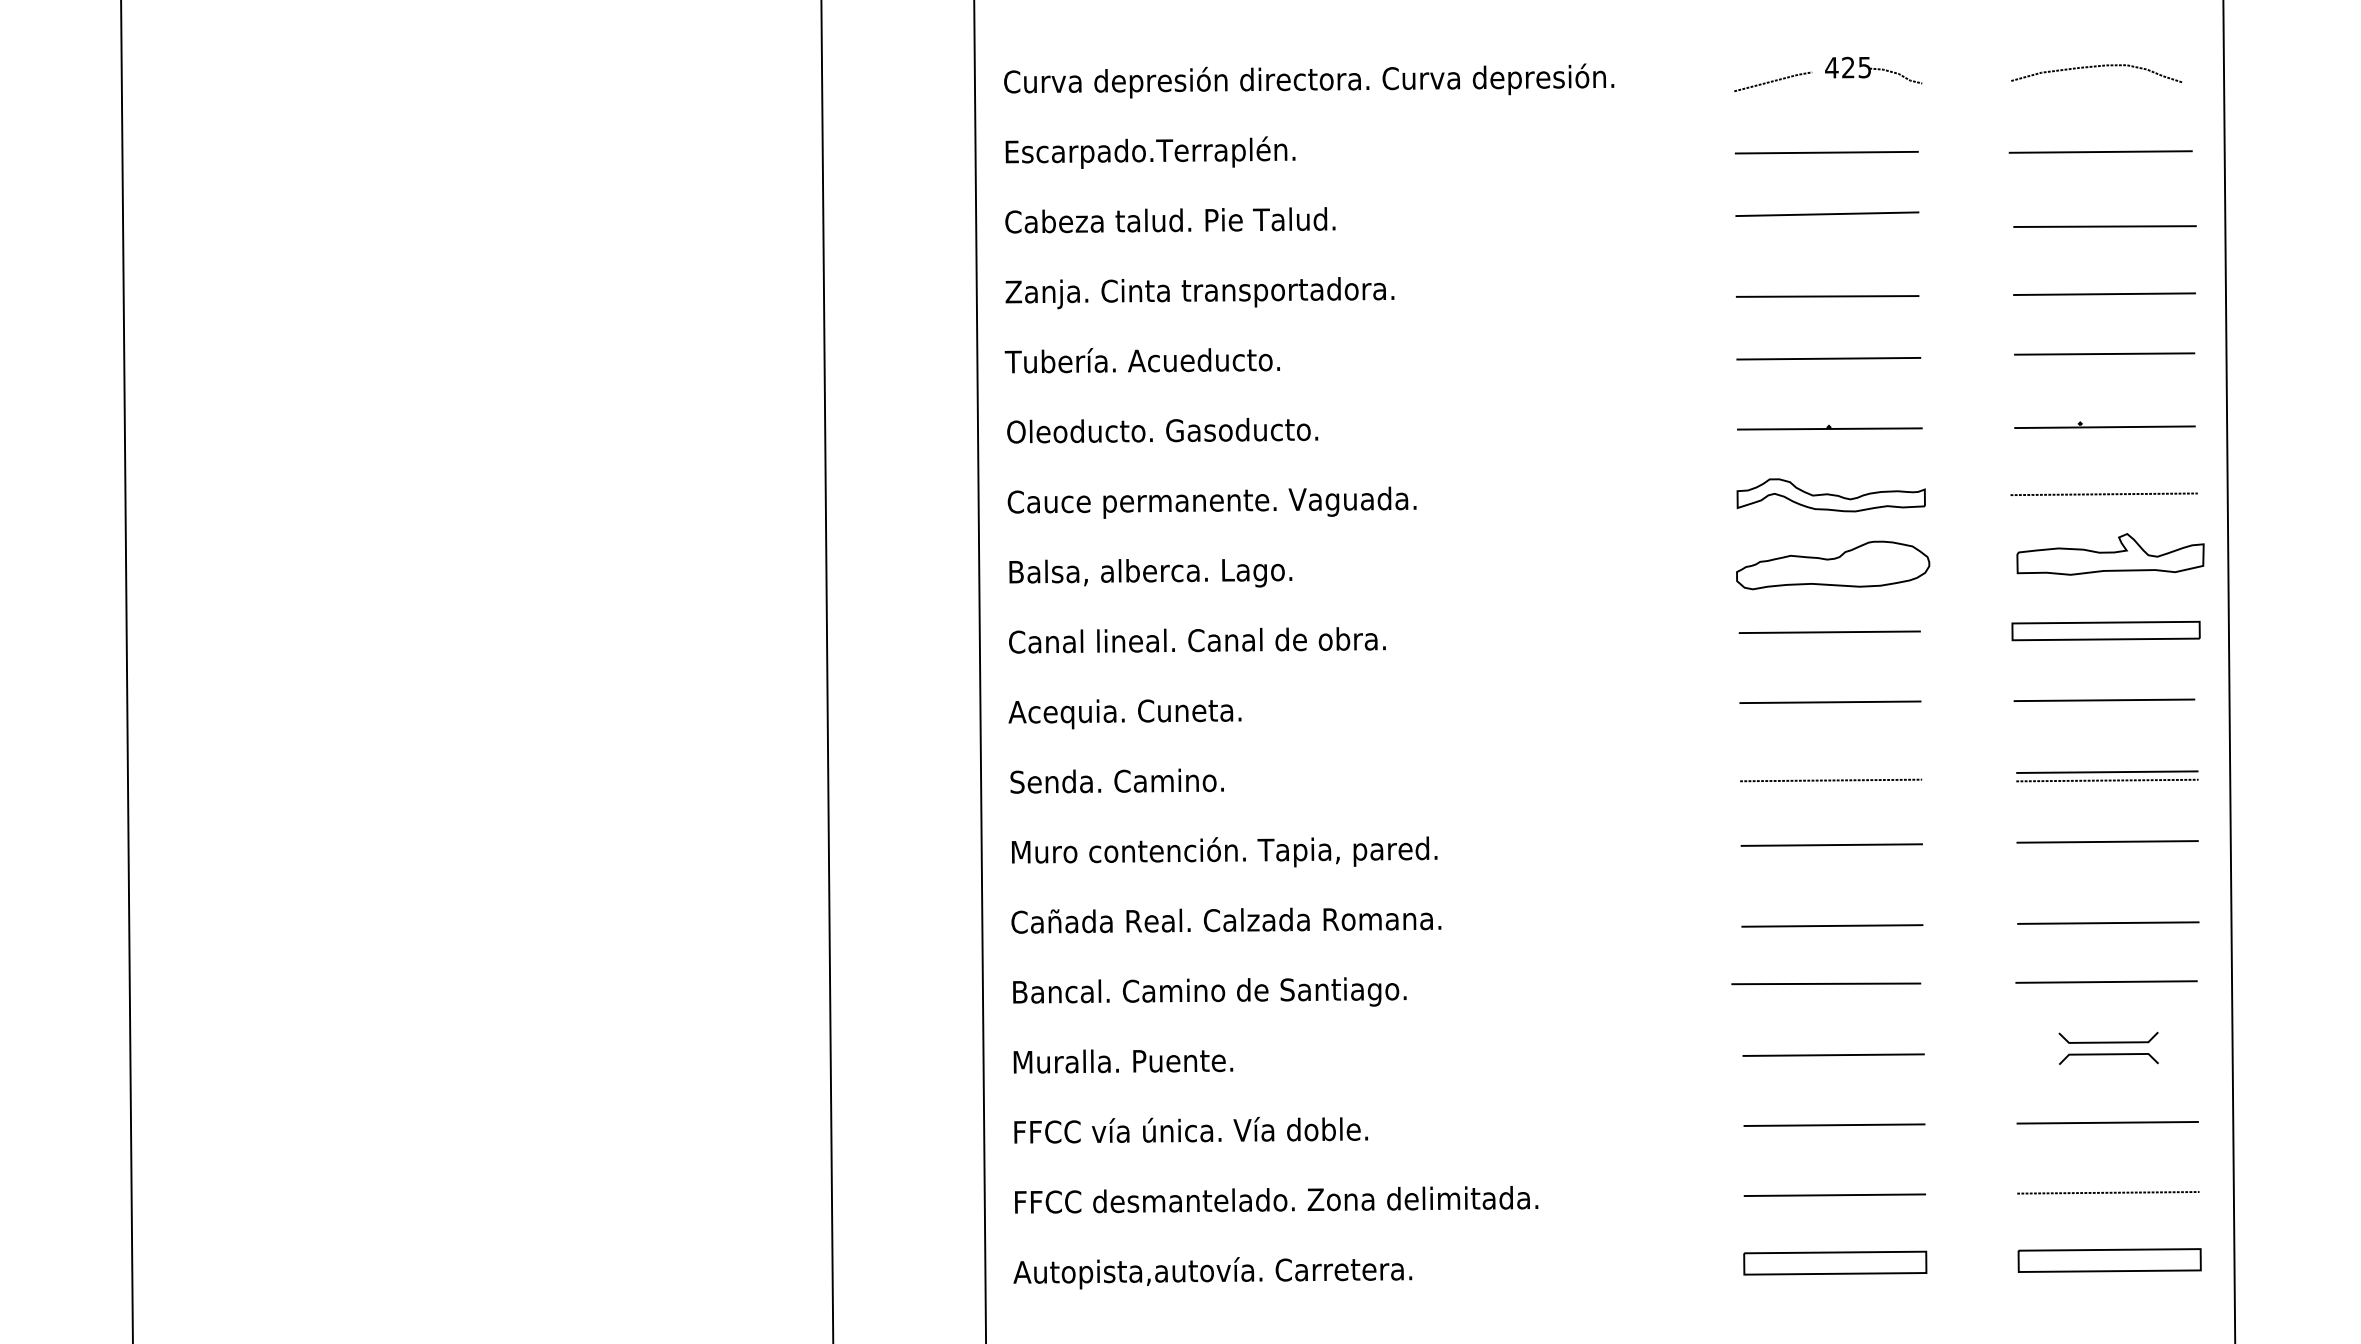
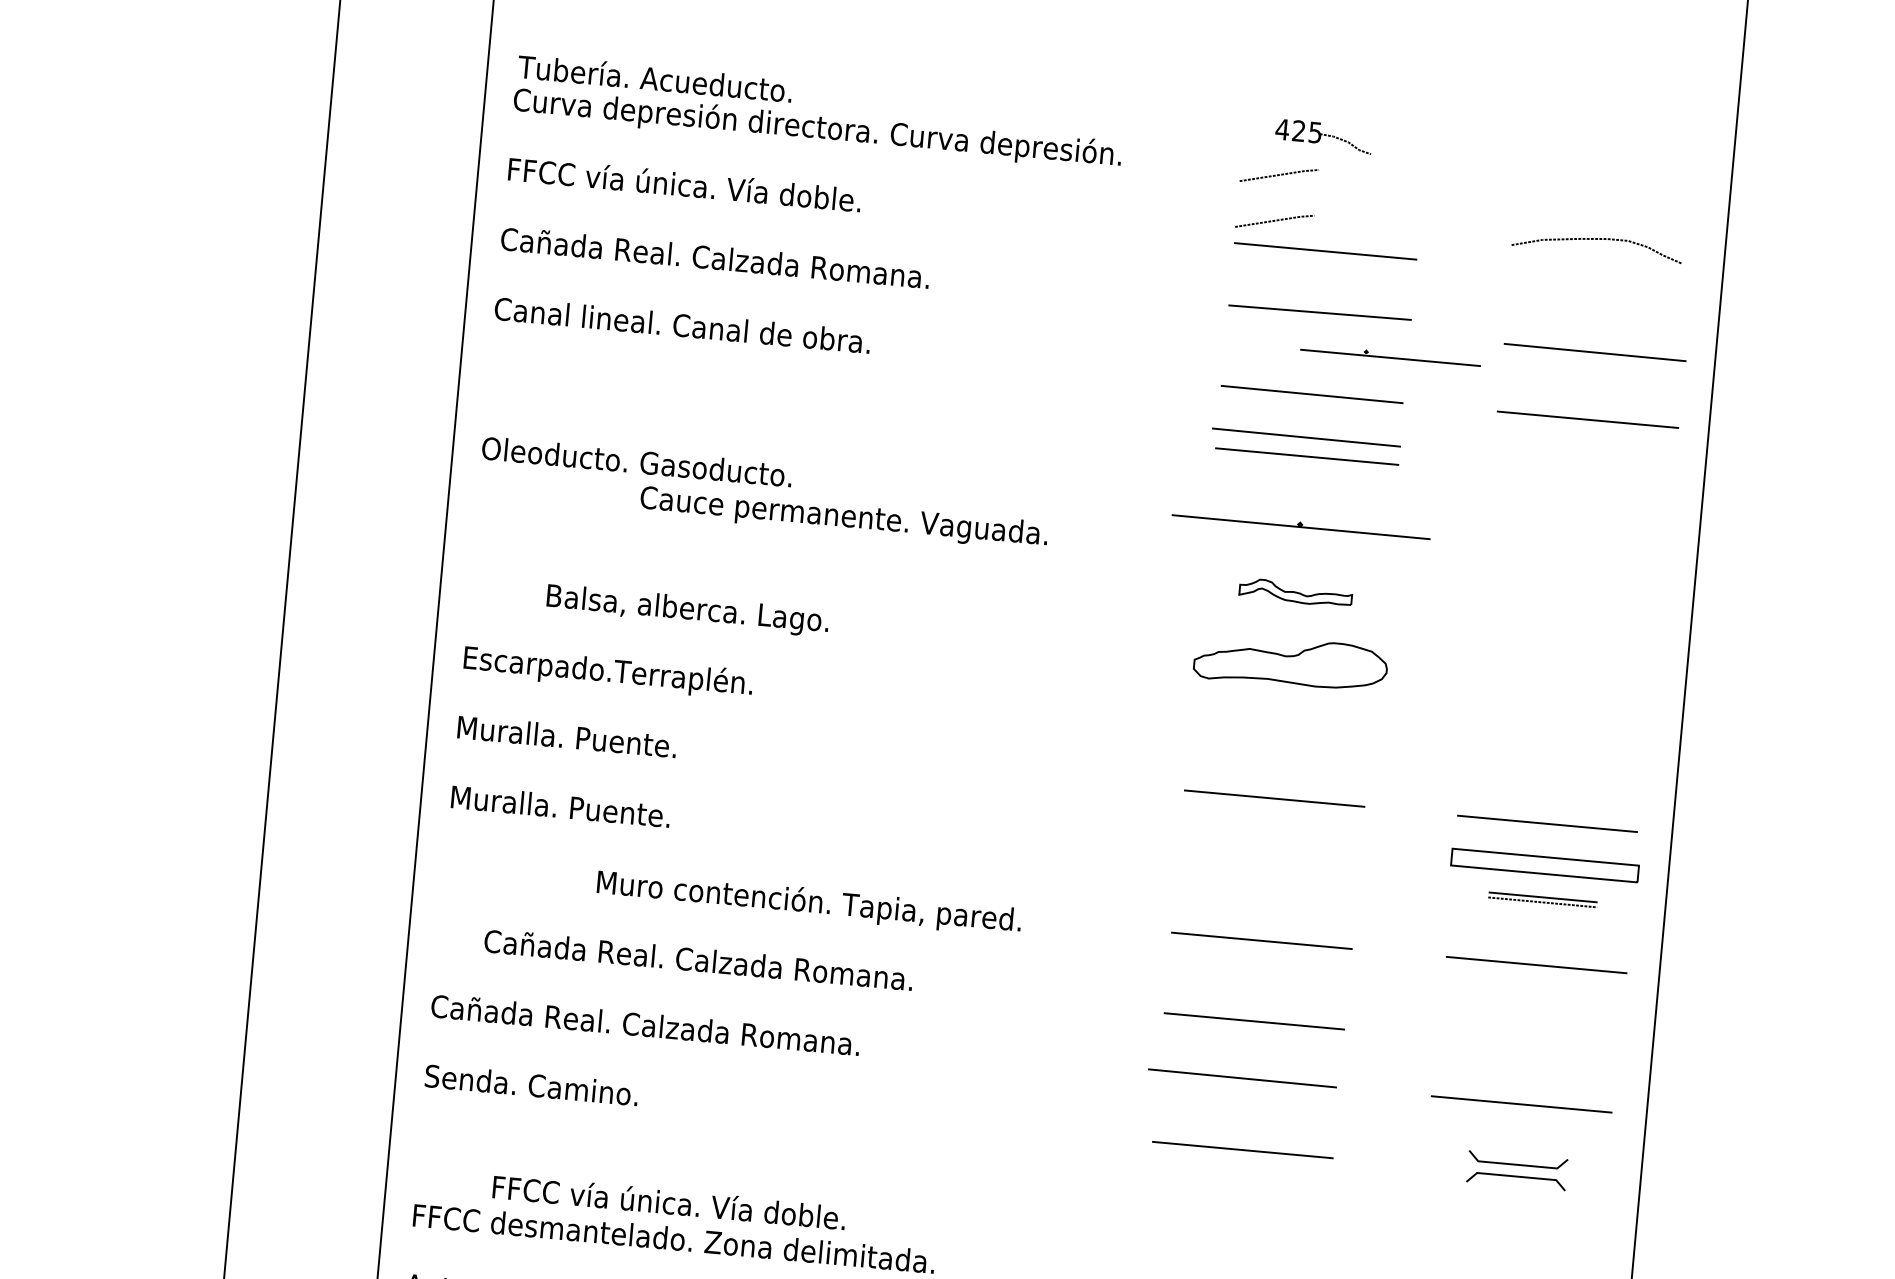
curve: (2096, 67) -> (1597, 240), moved
part: (1873, 70) -> (1323, 136), moved
line: (1773, 127) -> (1275, 221), added
line: (2100, 151) -> (1598, 277), removed
text: (1183, 152) -> (685, 187), Escarpado.Terraplén. -> FFCC vía única. Vía doble.
text: (1238, 220) -> (733, 260), Cabeza talud. Pie Talud. -> Cañada Real. Calzada Romana.
text: (1199, 293) -> (687, 329), Zanja. Cinta transportadora. -> Canal lineal. Canal de obra.
line: (1826, 339) -> (1306, 437), added
line: (2104, 353) -> (1582, 478), removed
text: (1141, 360) -> (654, 78), moved
part: (2104, 424) -> (1390, 355), moved
part: (1829, 427) -> (1301, 525), size x1.4
line: (2103, 493) -> (1567, 617), removed
part: (1830, 495) -> (1295, 592), size x0.6
text: (1211, 502) -> (843, 517), moved
part: (2110, 554) -> (1568, 679), removed
text: (1150, 573) -> (687, 610), moved
part: (2105, 630) -> (1544, 864), moved
line: (1829, 631) -> (1280, 728), removed
text: (1197, 642) -> (650, 676), Canal lineal. Canal de obra. -> Escarpado.Terraplén.
text: (1124, 714) -> (571, 740), Acequia. Cuneta. -> Muralla. Puente.
part: (2107, 776) -> (1542, 899), size x0.6
text: (1120, 780) -> (560, 805), Senda. Camino. -> Muralla. Puente.
line: (1831, 780) -> (1267, 876), removed
text: (1224, 851) -> (809, 902), moved
text: (1226, 920) -> (698, 960), moved
line: (2108, 922) -> (1529, 1045), removed
text: (1226, 991) -> (644, 1026), Bancal. Camino de Santiago. -> Cañada Real. Calzada Romana.
text: (1123, 1060) -> (535, 1084), Muralla. Puente. -> Senda. Camino.
line: (2107, 1122) -> (1508, 1244), removed
line: (1834, 1124) -> (1236, 1219), removed
text: (1190, 1129) -> (668, 1201), moved

